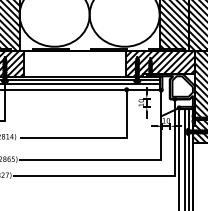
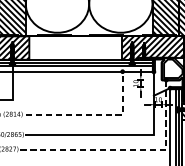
line: (97, 137) -> (96, 114), solid -> dashed
line: (133, 175) -> (128, 149), solid -> dashed

